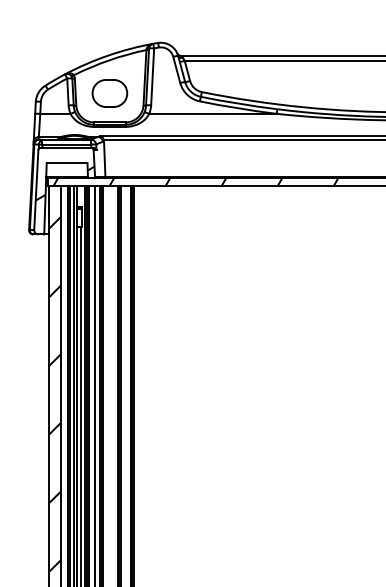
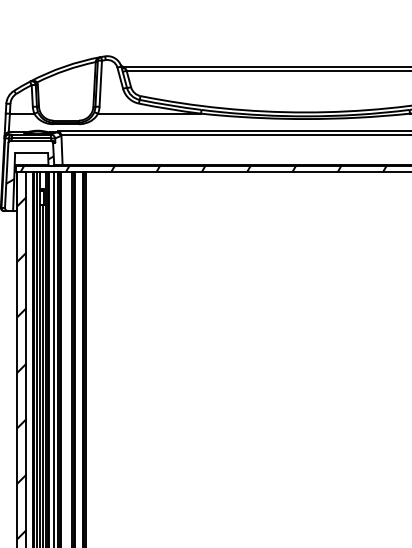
part: (110, 92) -> (66, 96), removed

